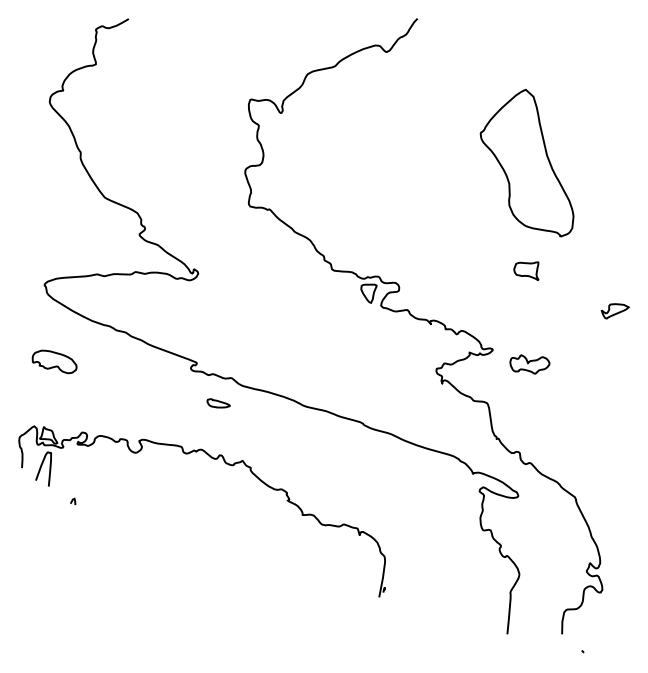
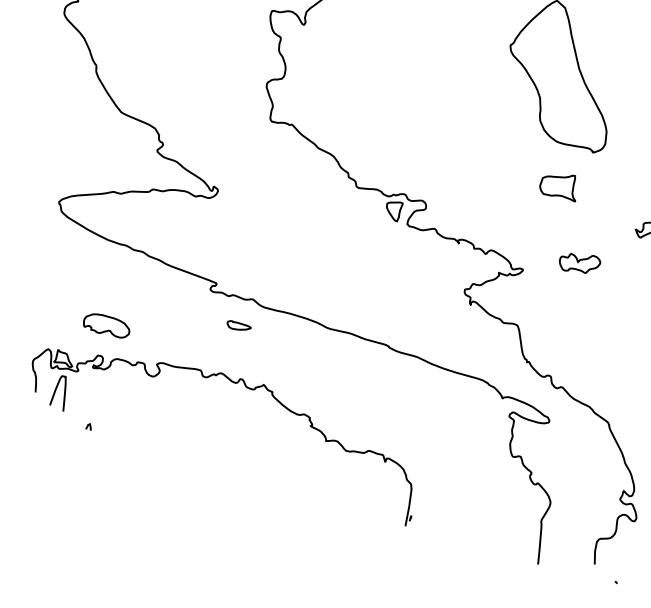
part: (526, 270) -> (557, 187), size x1.4
part: (54, 361) -> (106, 325), moved
part: (529, 364) -> (579, 263), moved

